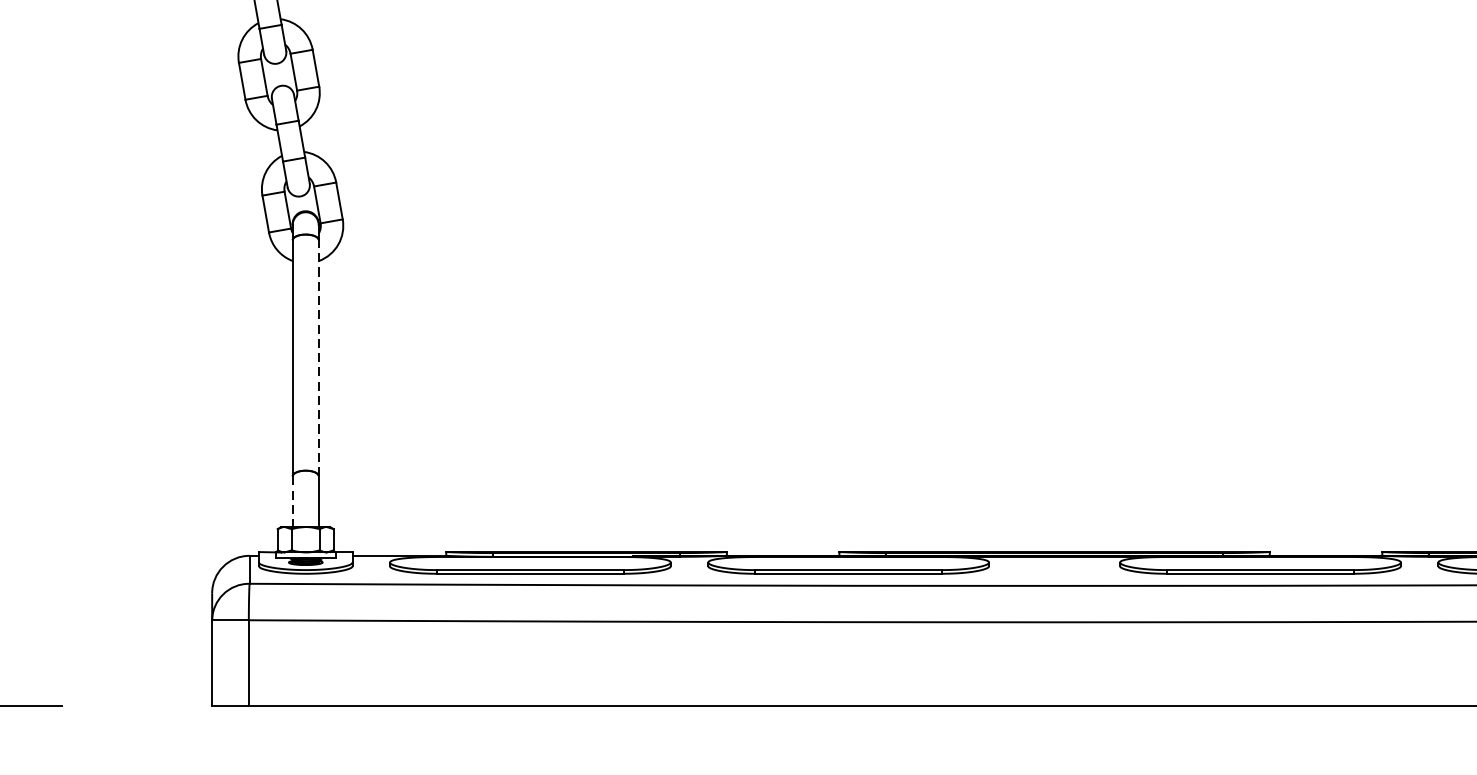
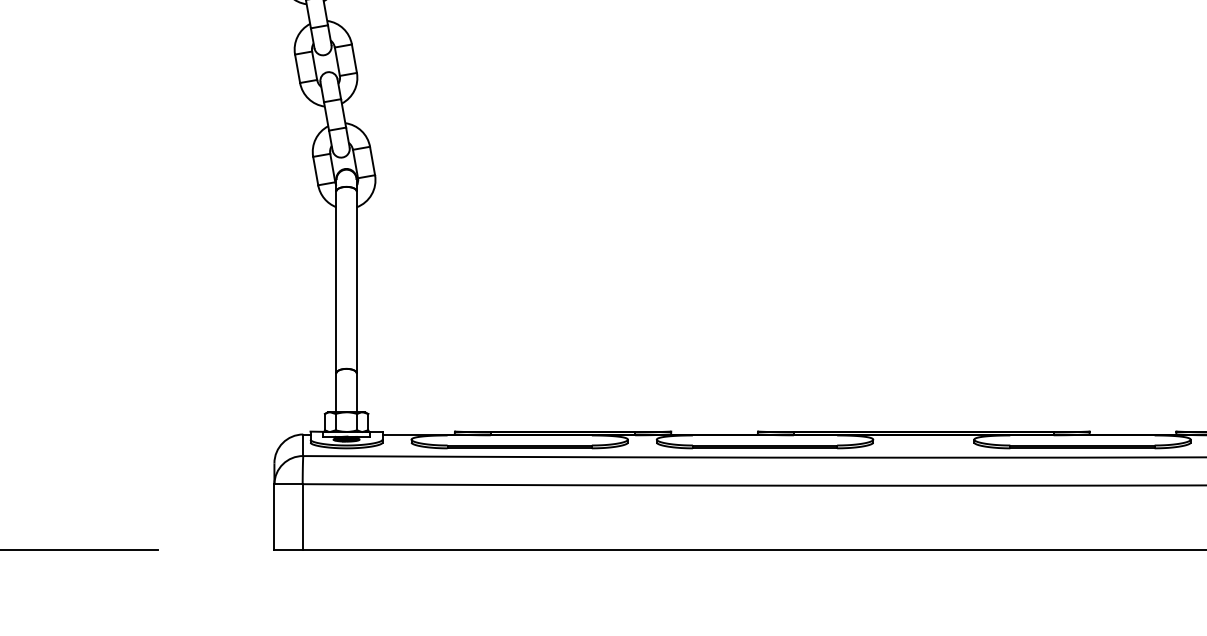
line: (318, 358) -> (356, 282), dashed -> solid
line: (292, 501) -> (336, 392), dashed -> solid

